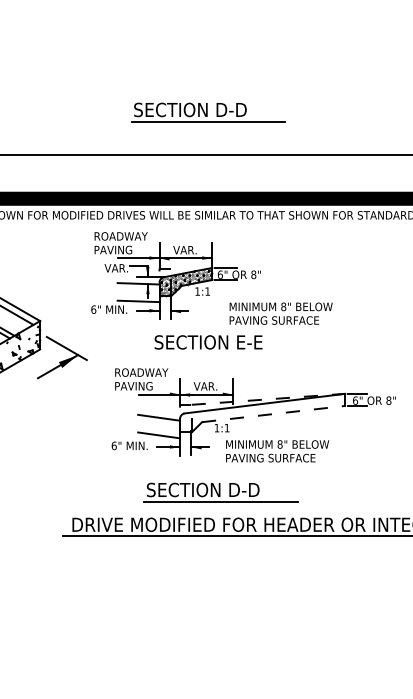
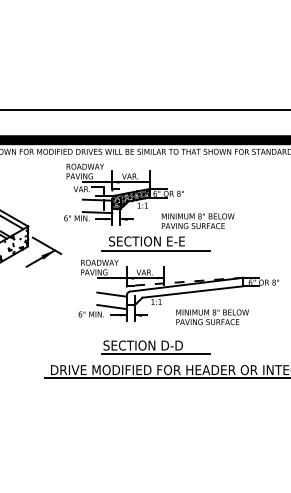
part: (207, 112) -> (146, 79), removed
line: (220, 356) -> (155, 251), added
line: (273, 414) -> (192, 292), dashed -> solid
text: (277, 451) -> (212, 317), moved

